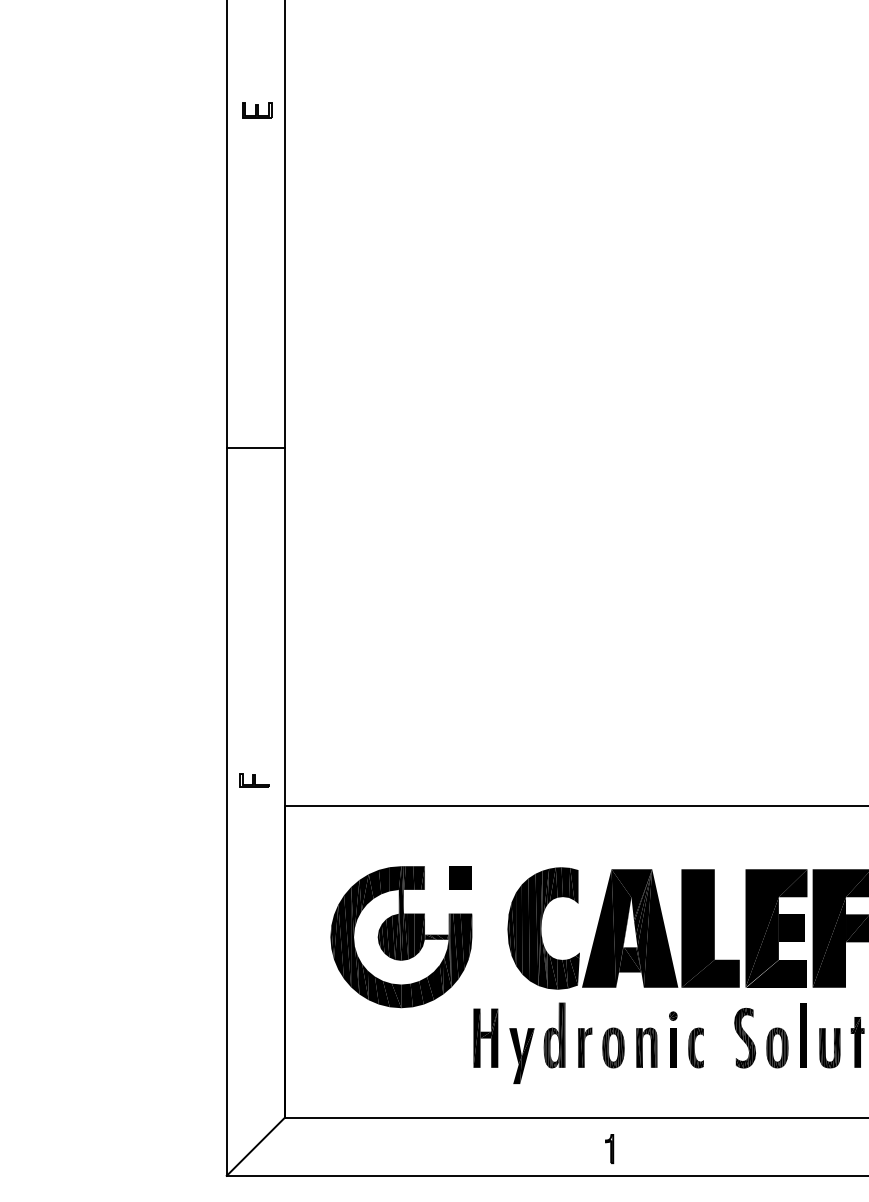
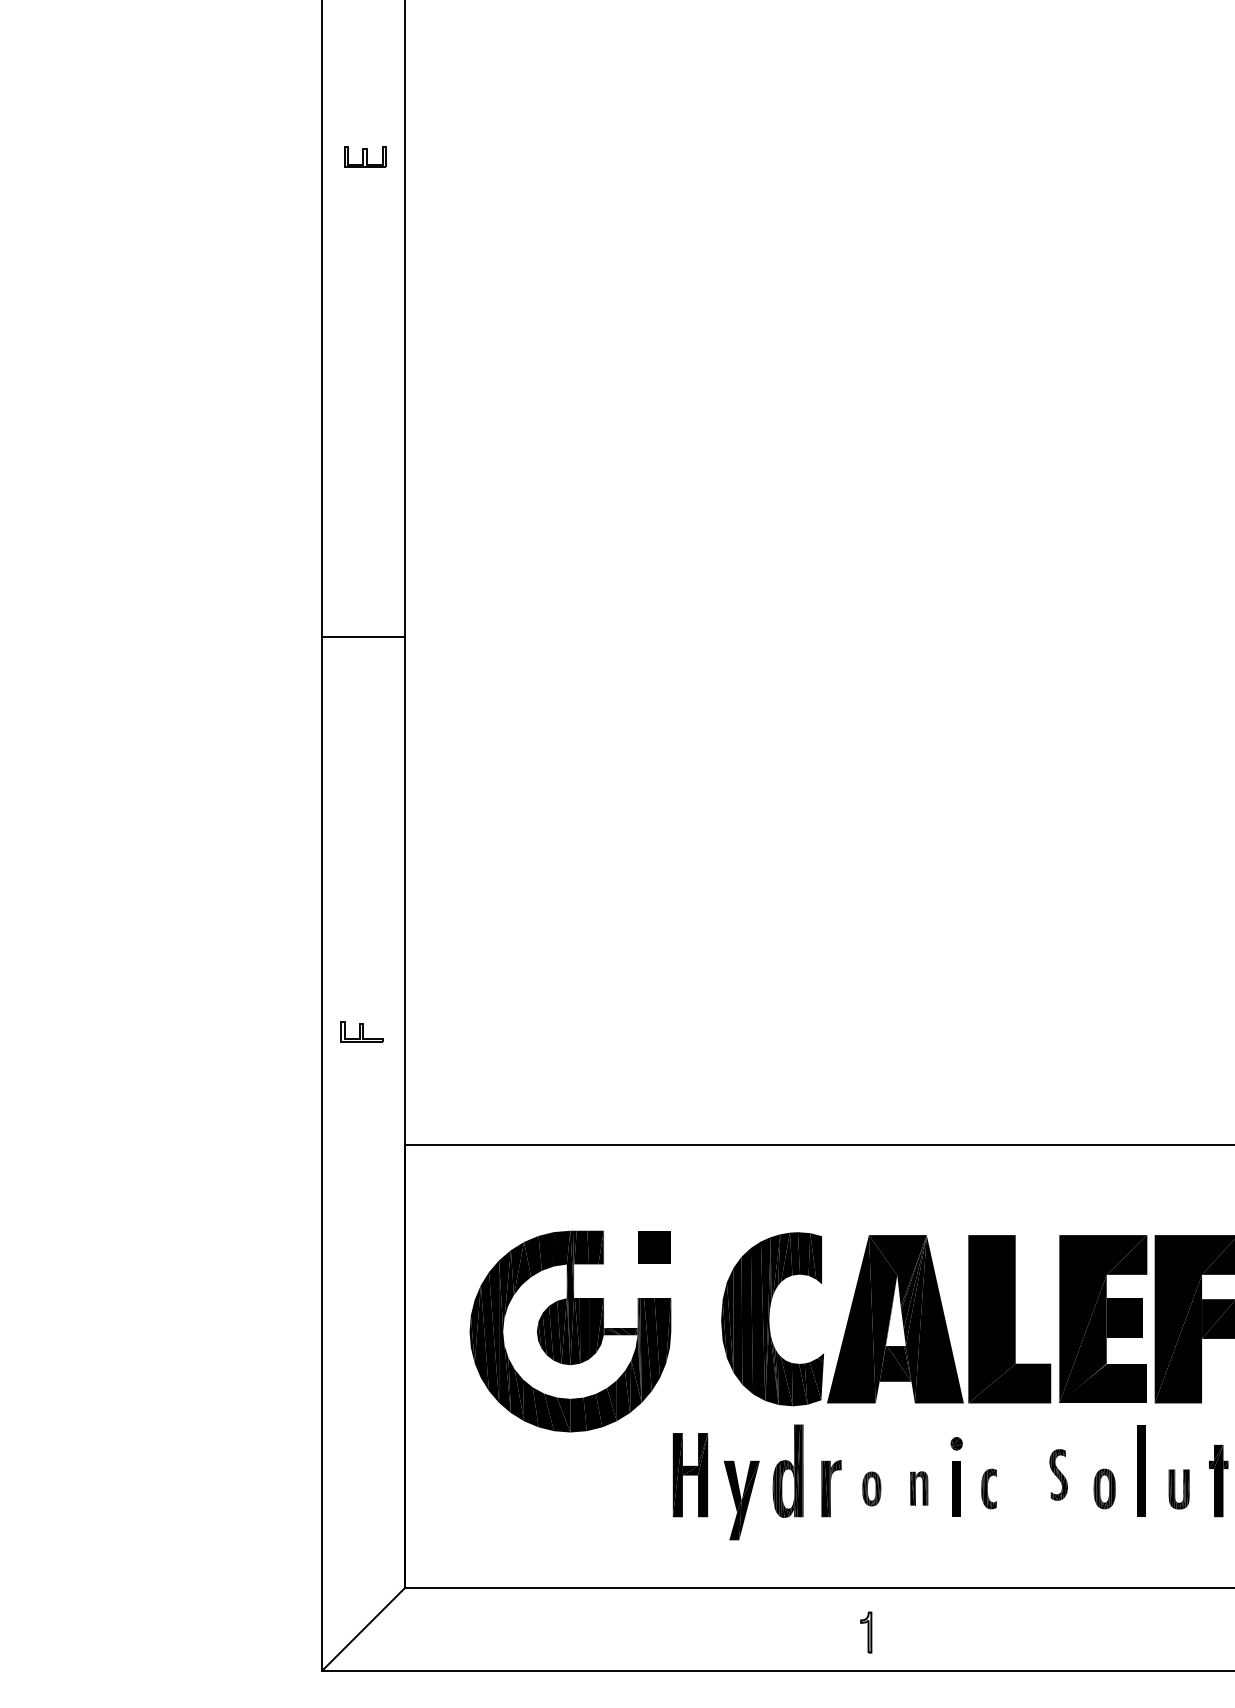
part: (254, 780) -> (361, 1032), moved
part: (744, 1037) -> (1057, 1474), size x0.6
part: (613, 1047) -> (871, 1488), size x0.6
part: (646, 1047) -> (918, 1488), size x0.6
part: (695, 1047) -> (988, 1488), size x0.7
part: (777, 1047) -> (1104, 1488), size x0.7
part: (829, 1048) -> (1178, 1489), size x0.7

